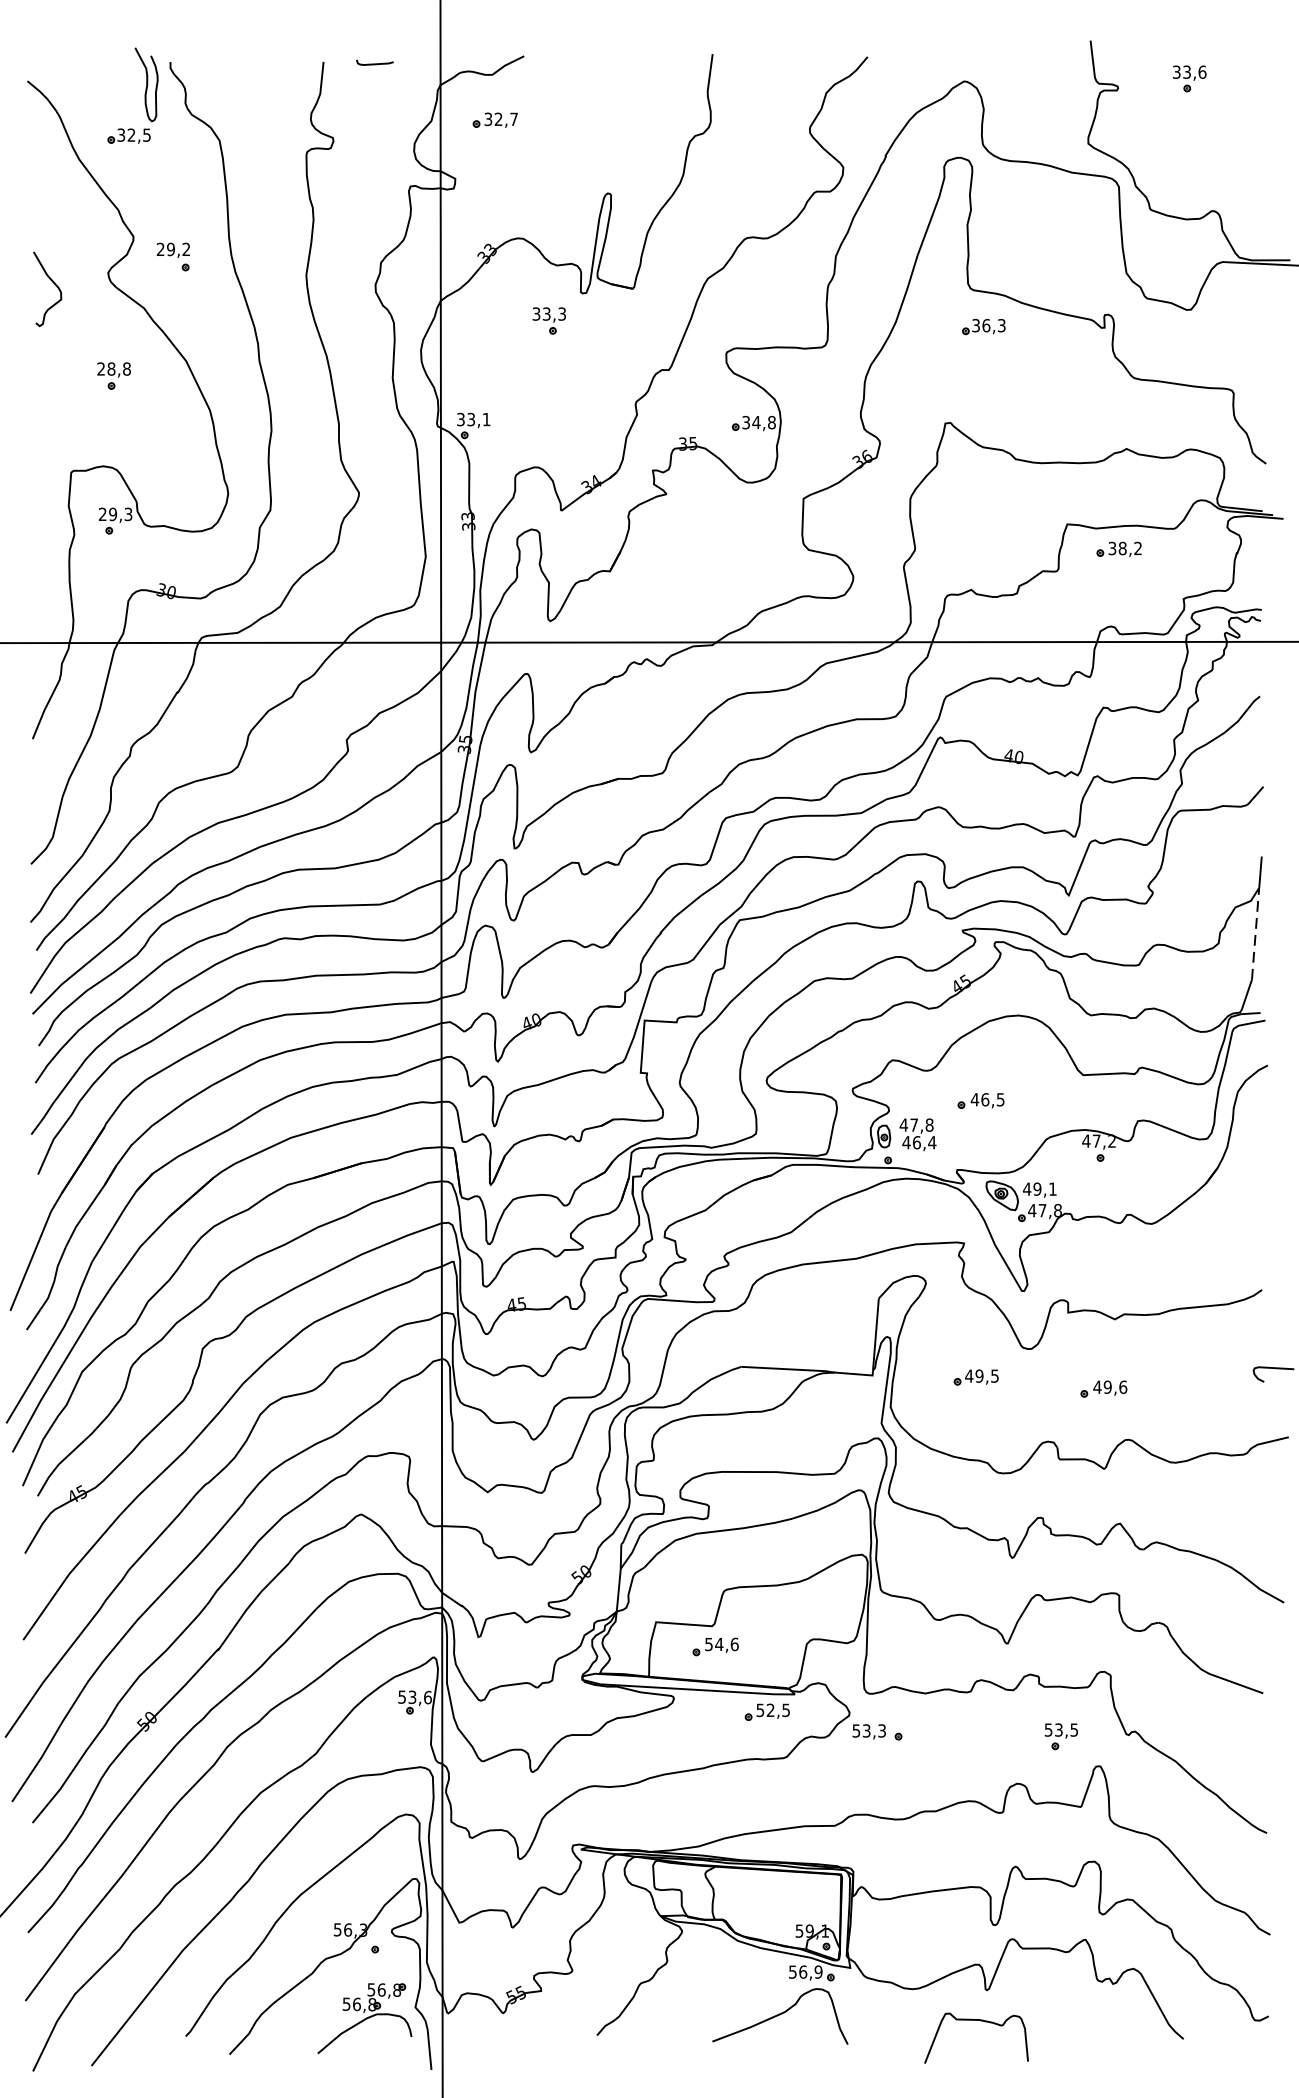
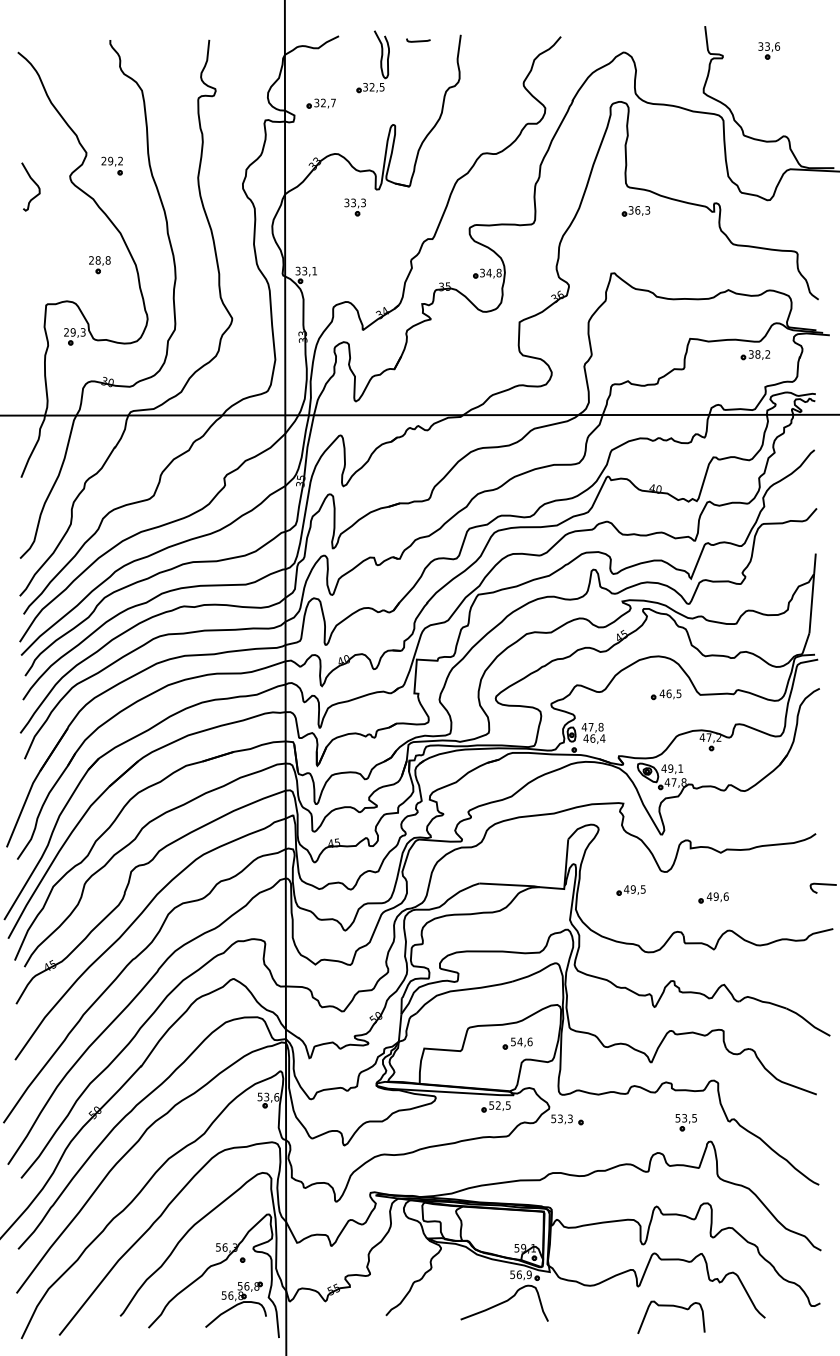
curve: (374, 62) -> (418, 40), moved
part: (144, 95) -> (380, 61), moved
part: (494, 120) -> (320, 103), moved
part: (113, 376) -> (99, 265), moved
part: (1118, 550) -> (755, 355), moved
line: (1255, 933) -> (811, 603), dashed -> solid
part: (979, 1100) -> (665, 694), moved
part: (715, 1646) -> (517, 1043), moved
curve: (982, 2022) -> (675, 1307), moved

